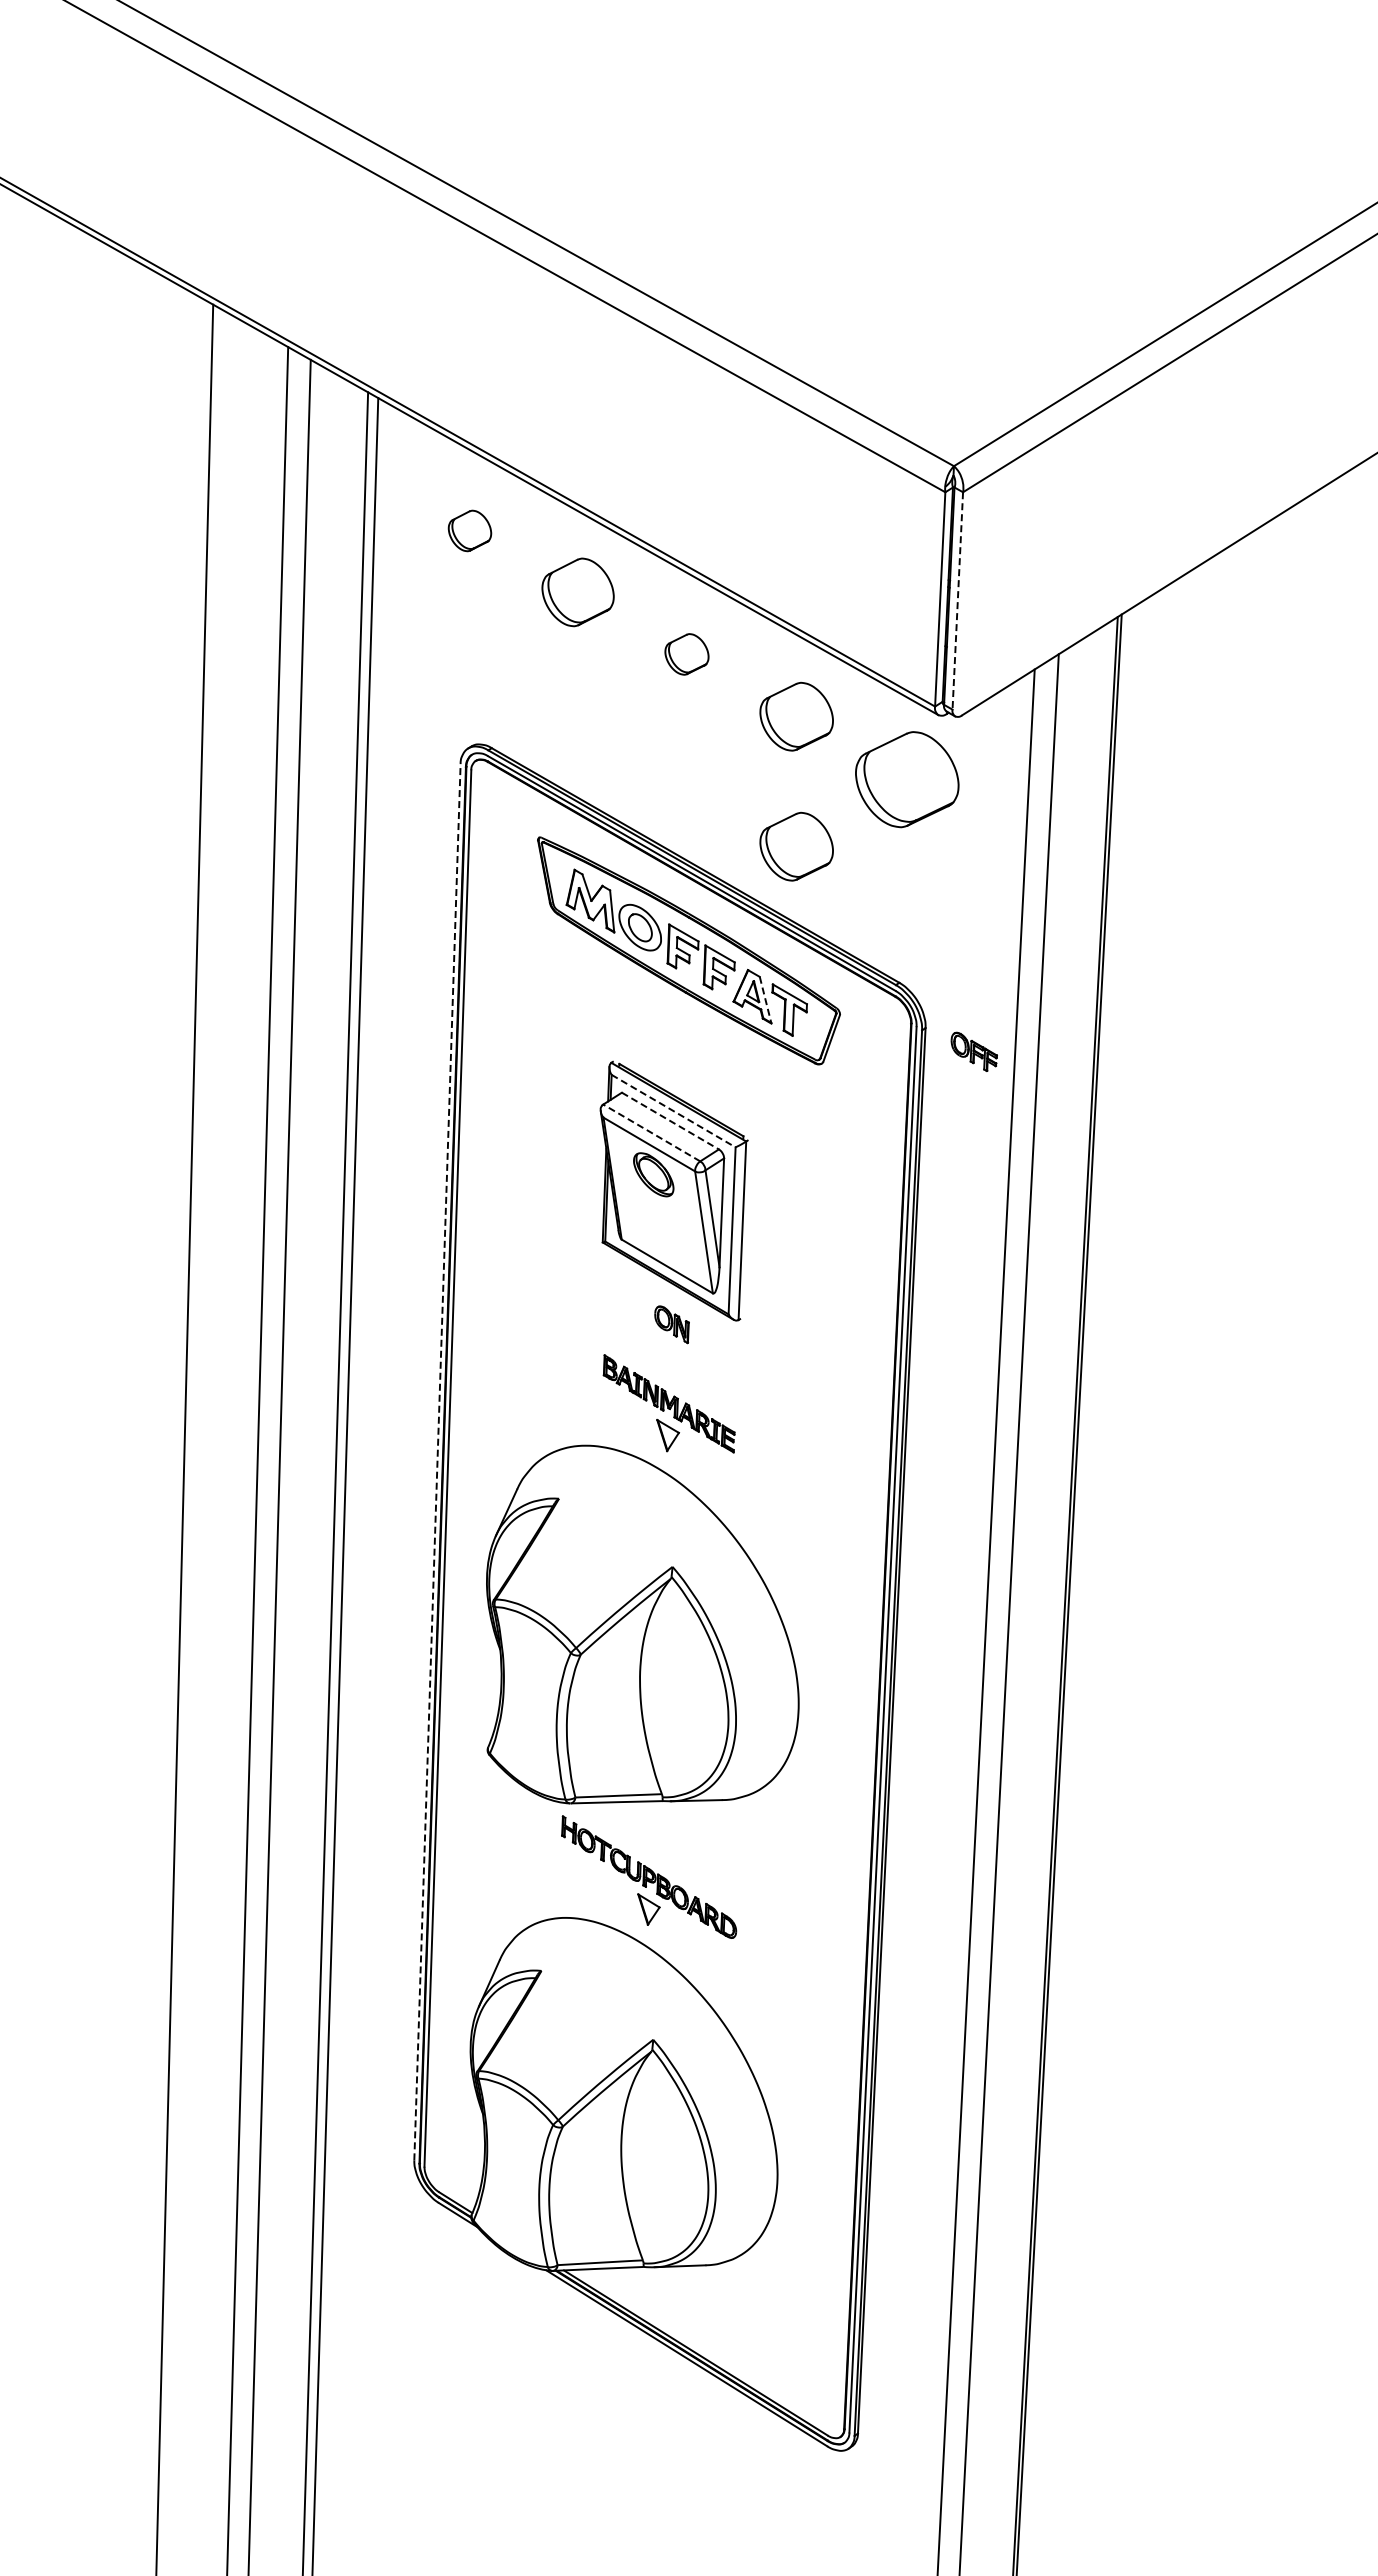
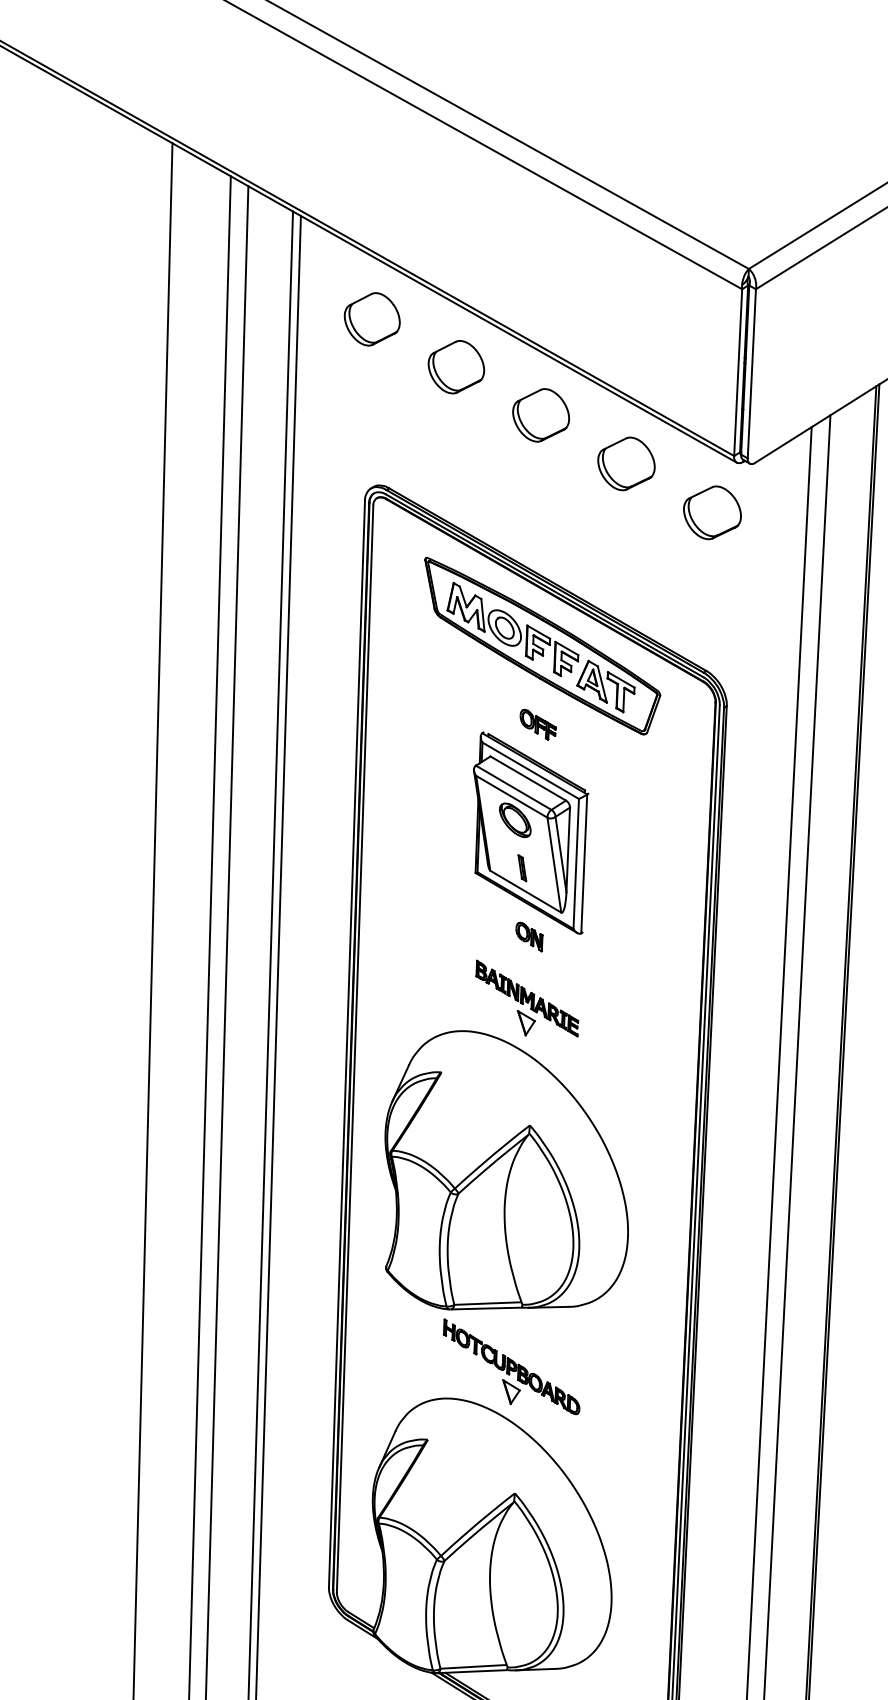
part: (469, 530) -> (371, 319), size x1.67
line: (957, 600) -> (751, 373), dashed -> solid
part: (686, 654) -> (540, 415), size x1.67
part: (906, 779) -> (711, 512), size x0.71
part: (796, 846) -> (626, 564), removed
line: (765, 1000) -> (602, 684), dashed -> solid
part: (973, 1051) -> (537, 724), moved
line: (673, 1111) -> (530, 771), dashed -> solid
line: (670, 1121) -> (528, 778), dashed -> solid
line: (651, 1132) -> (513, 787), dashed -> solid
part: (662, 1235) -> (522, 867), added
line: (437, 1461) -> (347, 1043), dashed -> solid

